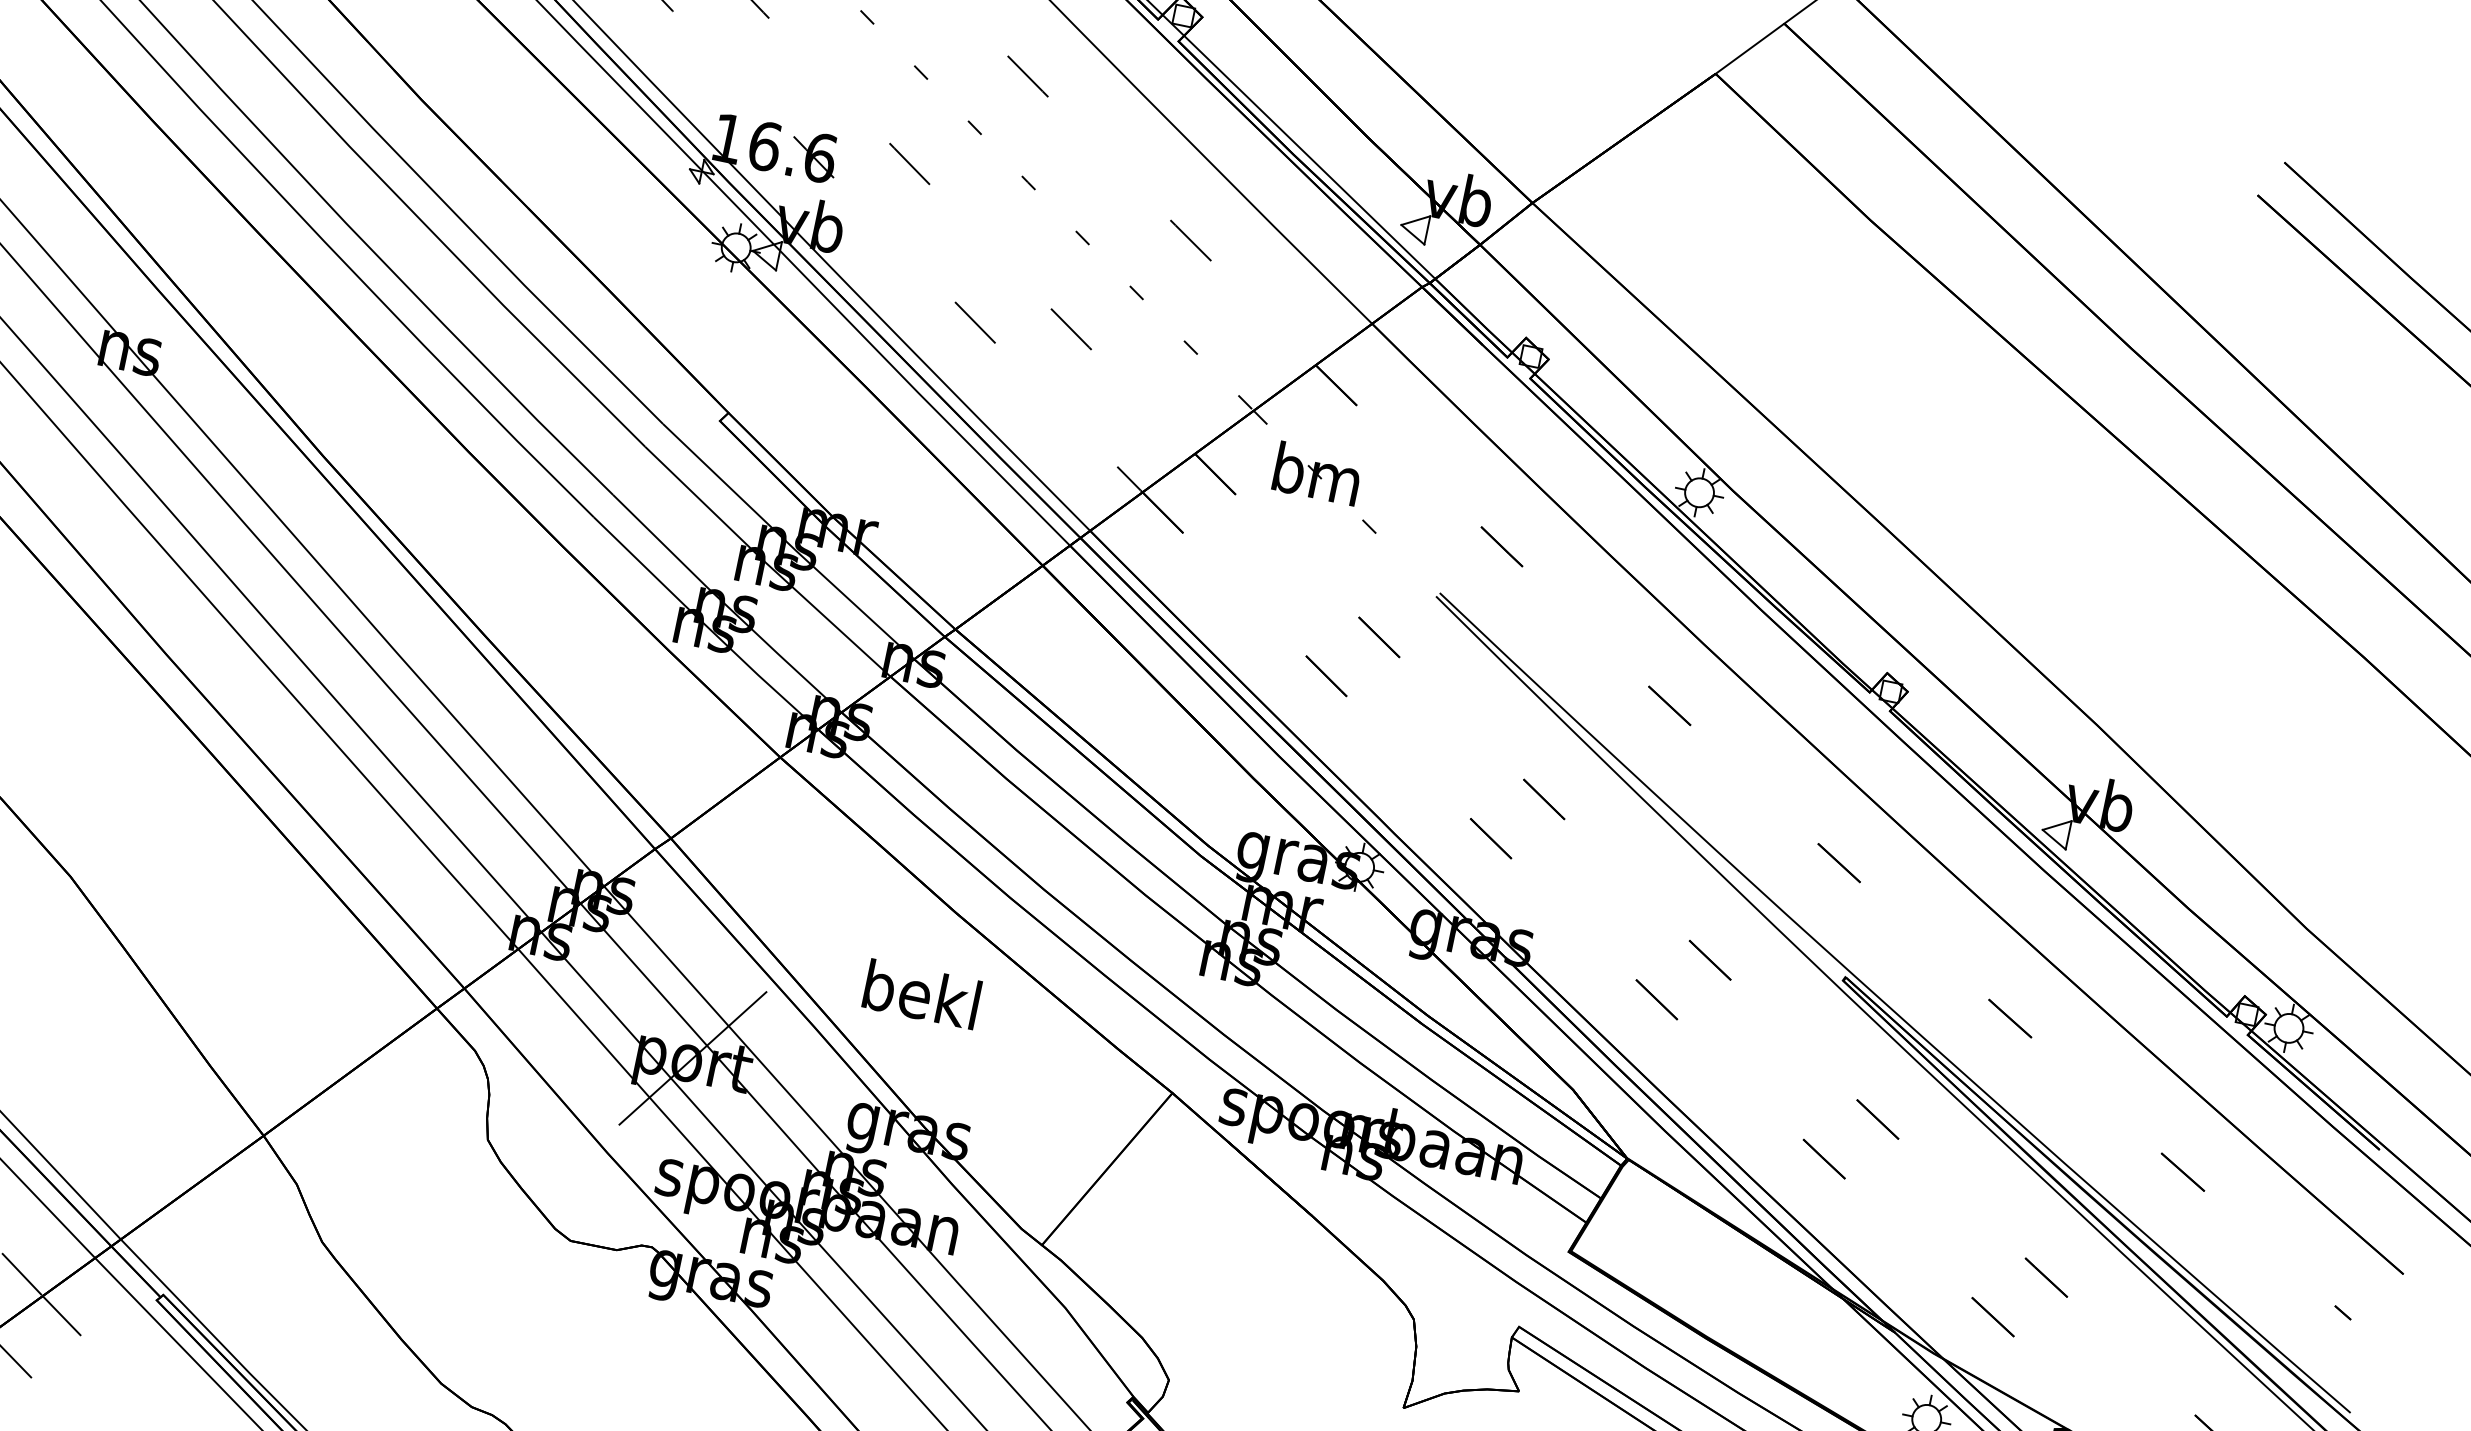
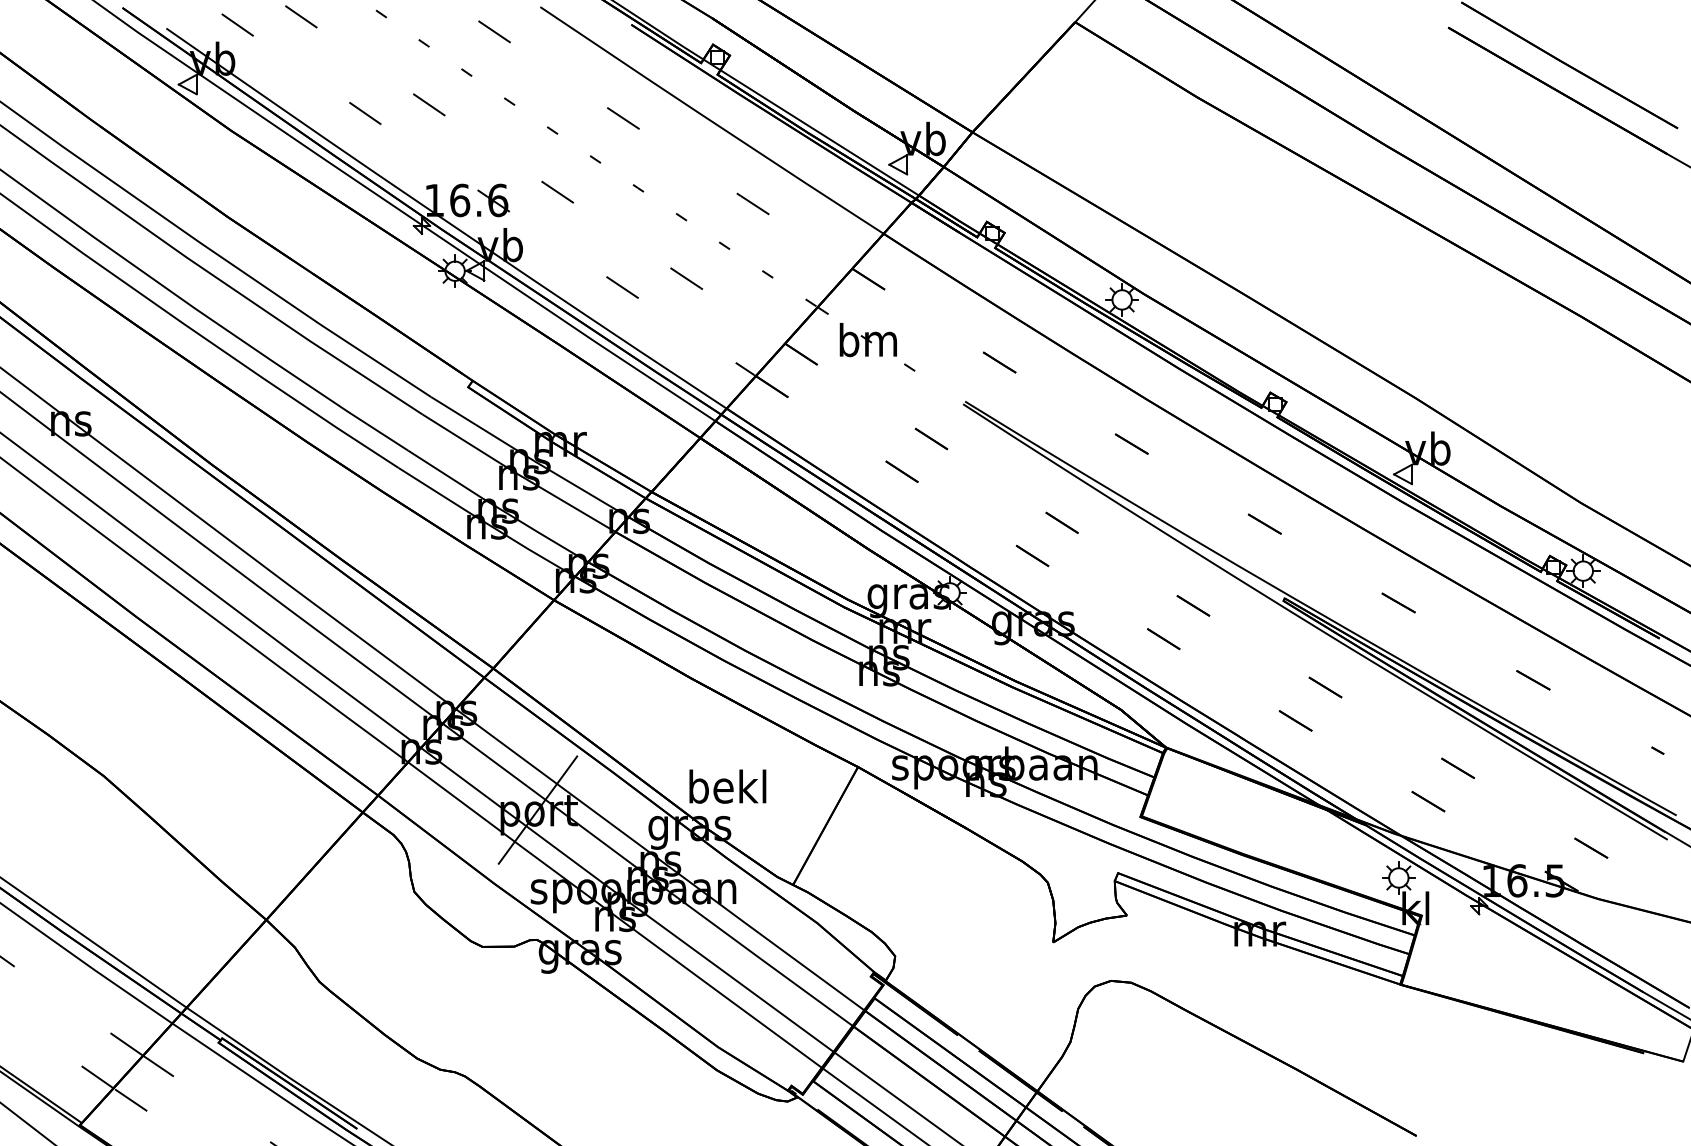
text: (921, 994) -> (727, 786), moved

